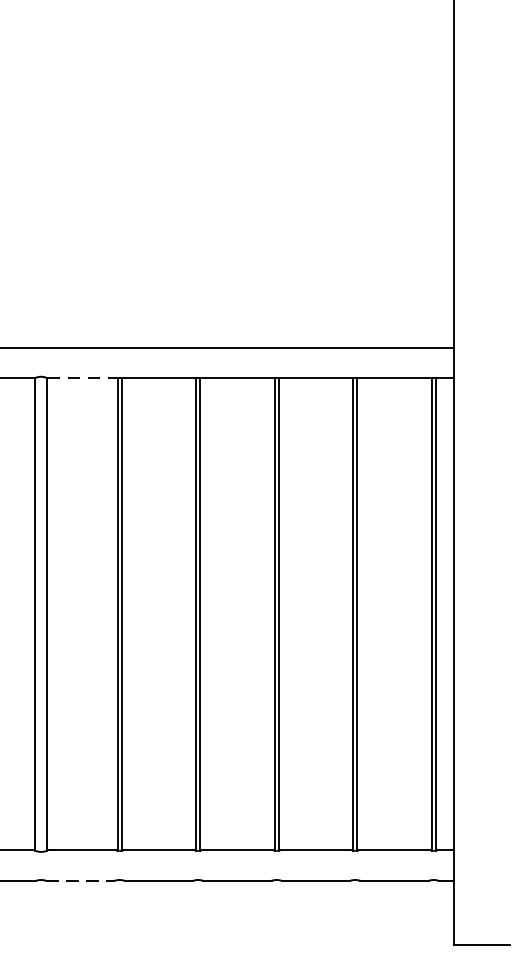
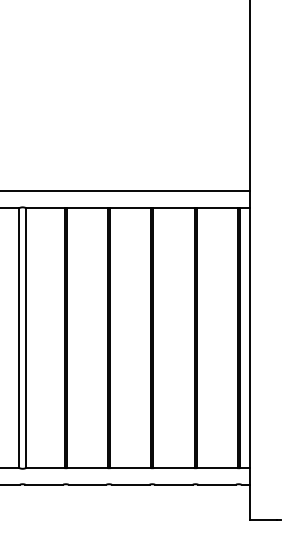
line: (82, 378) -> (45, 208), dashed -> solid
line: (80, 880) -> (44, 484), dashed -> solid

